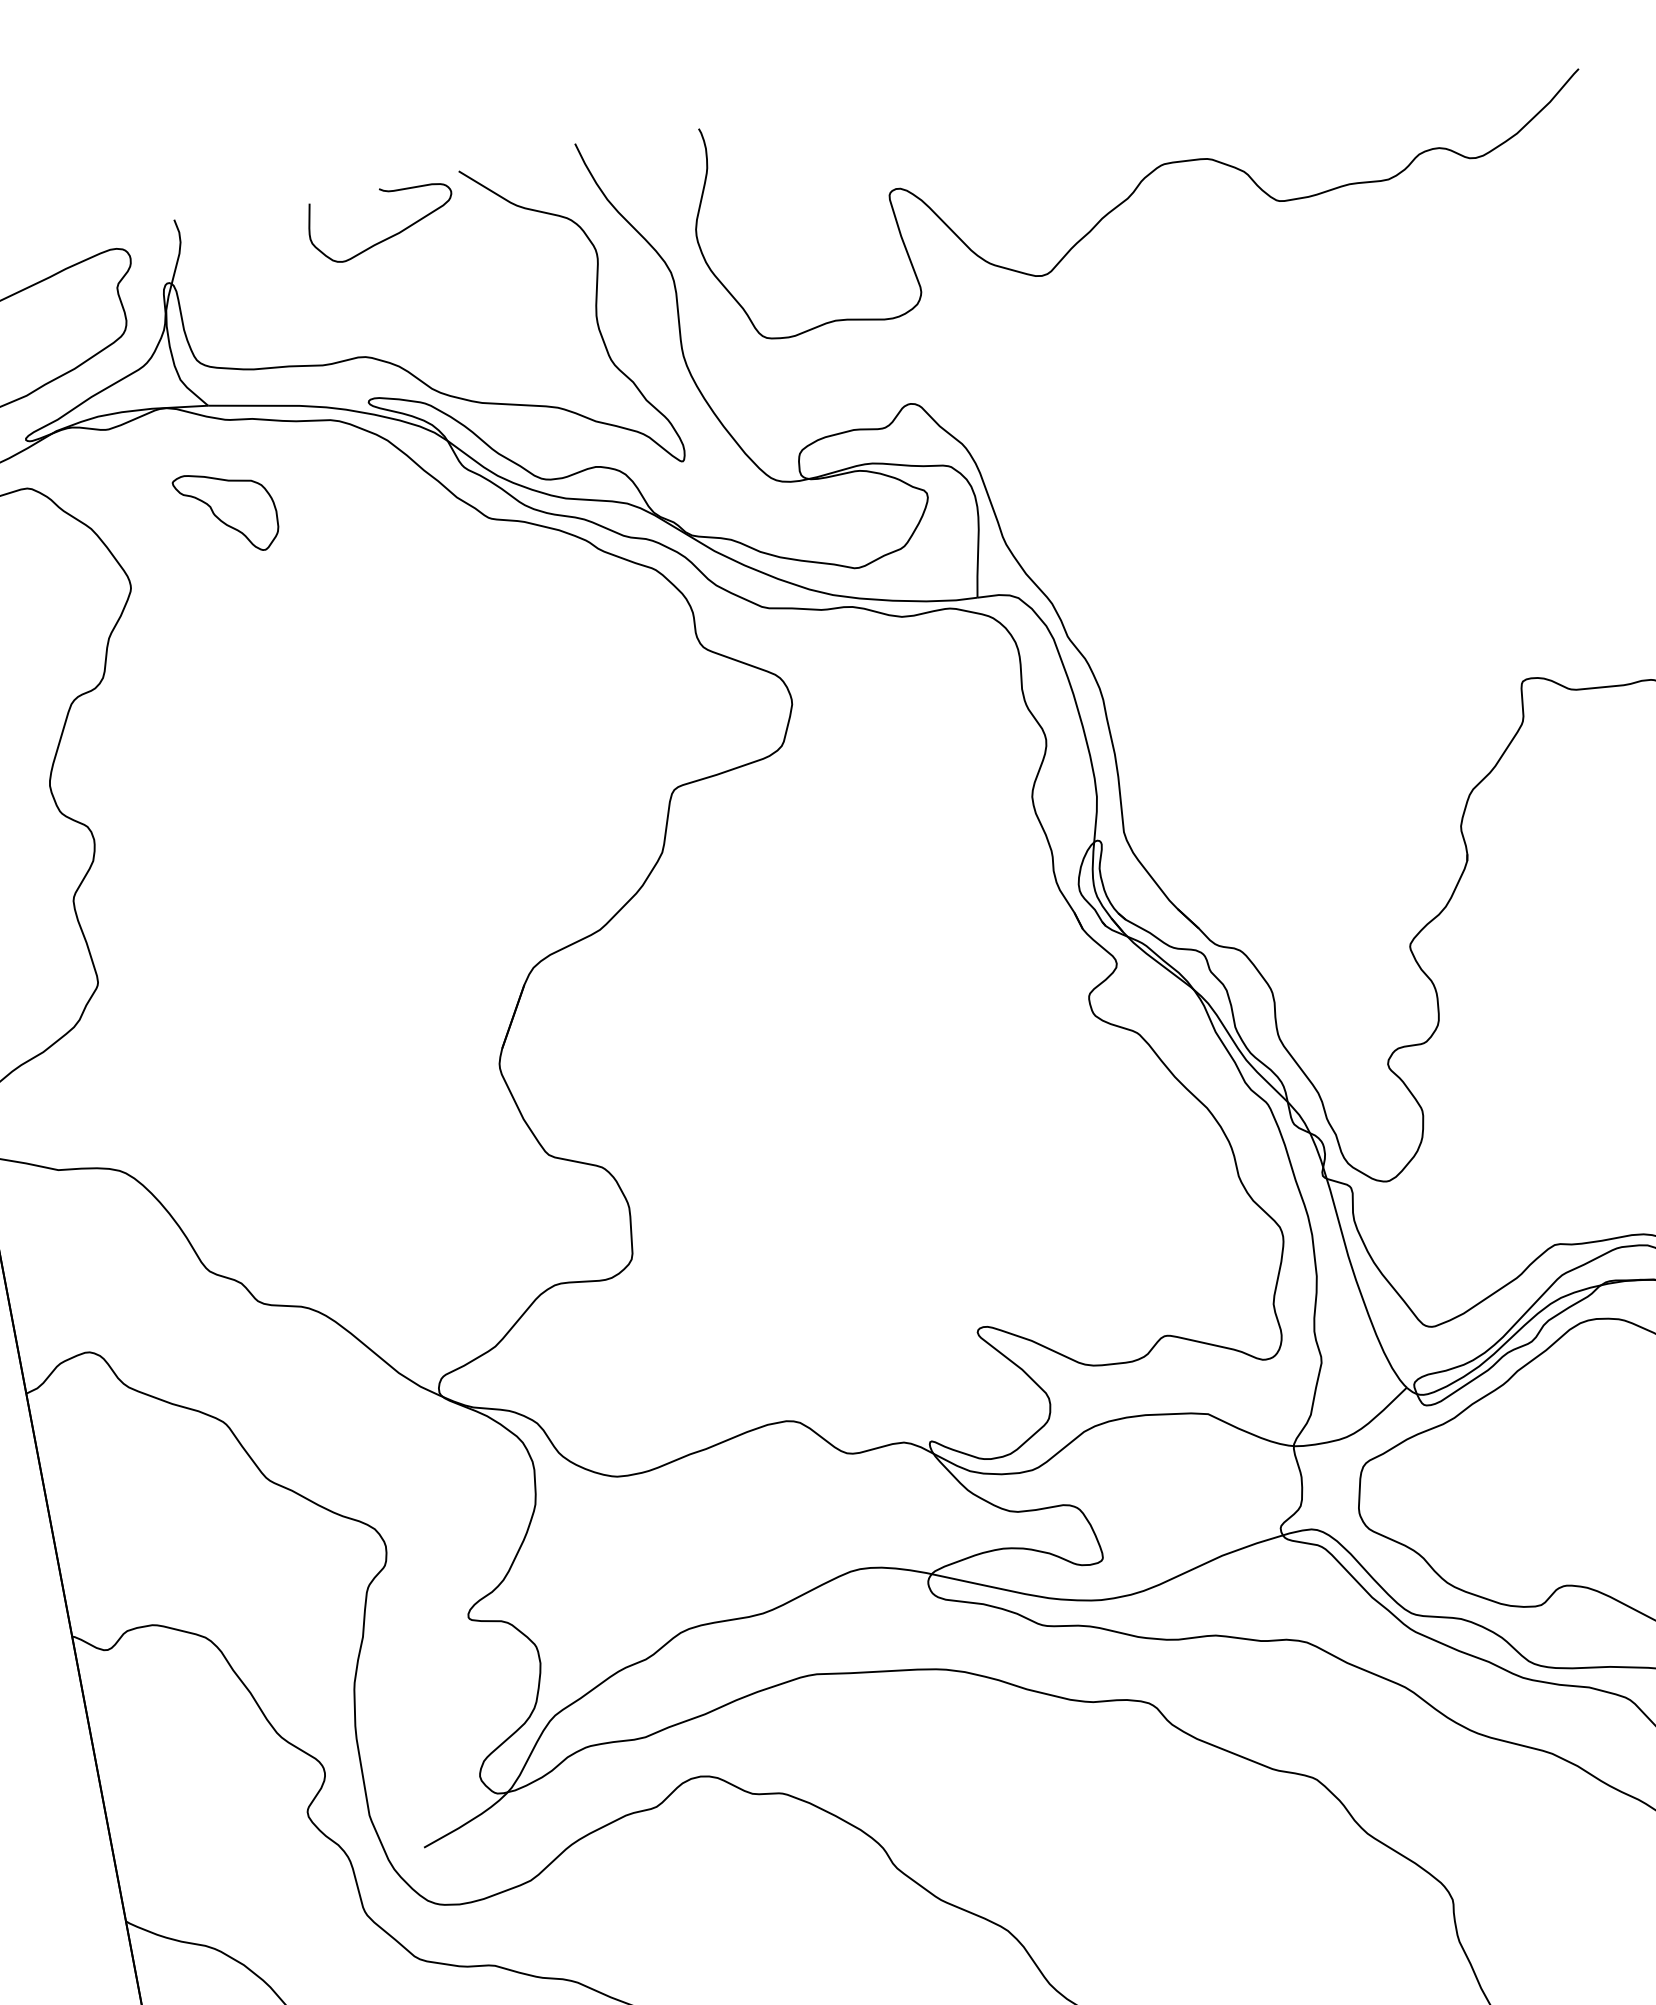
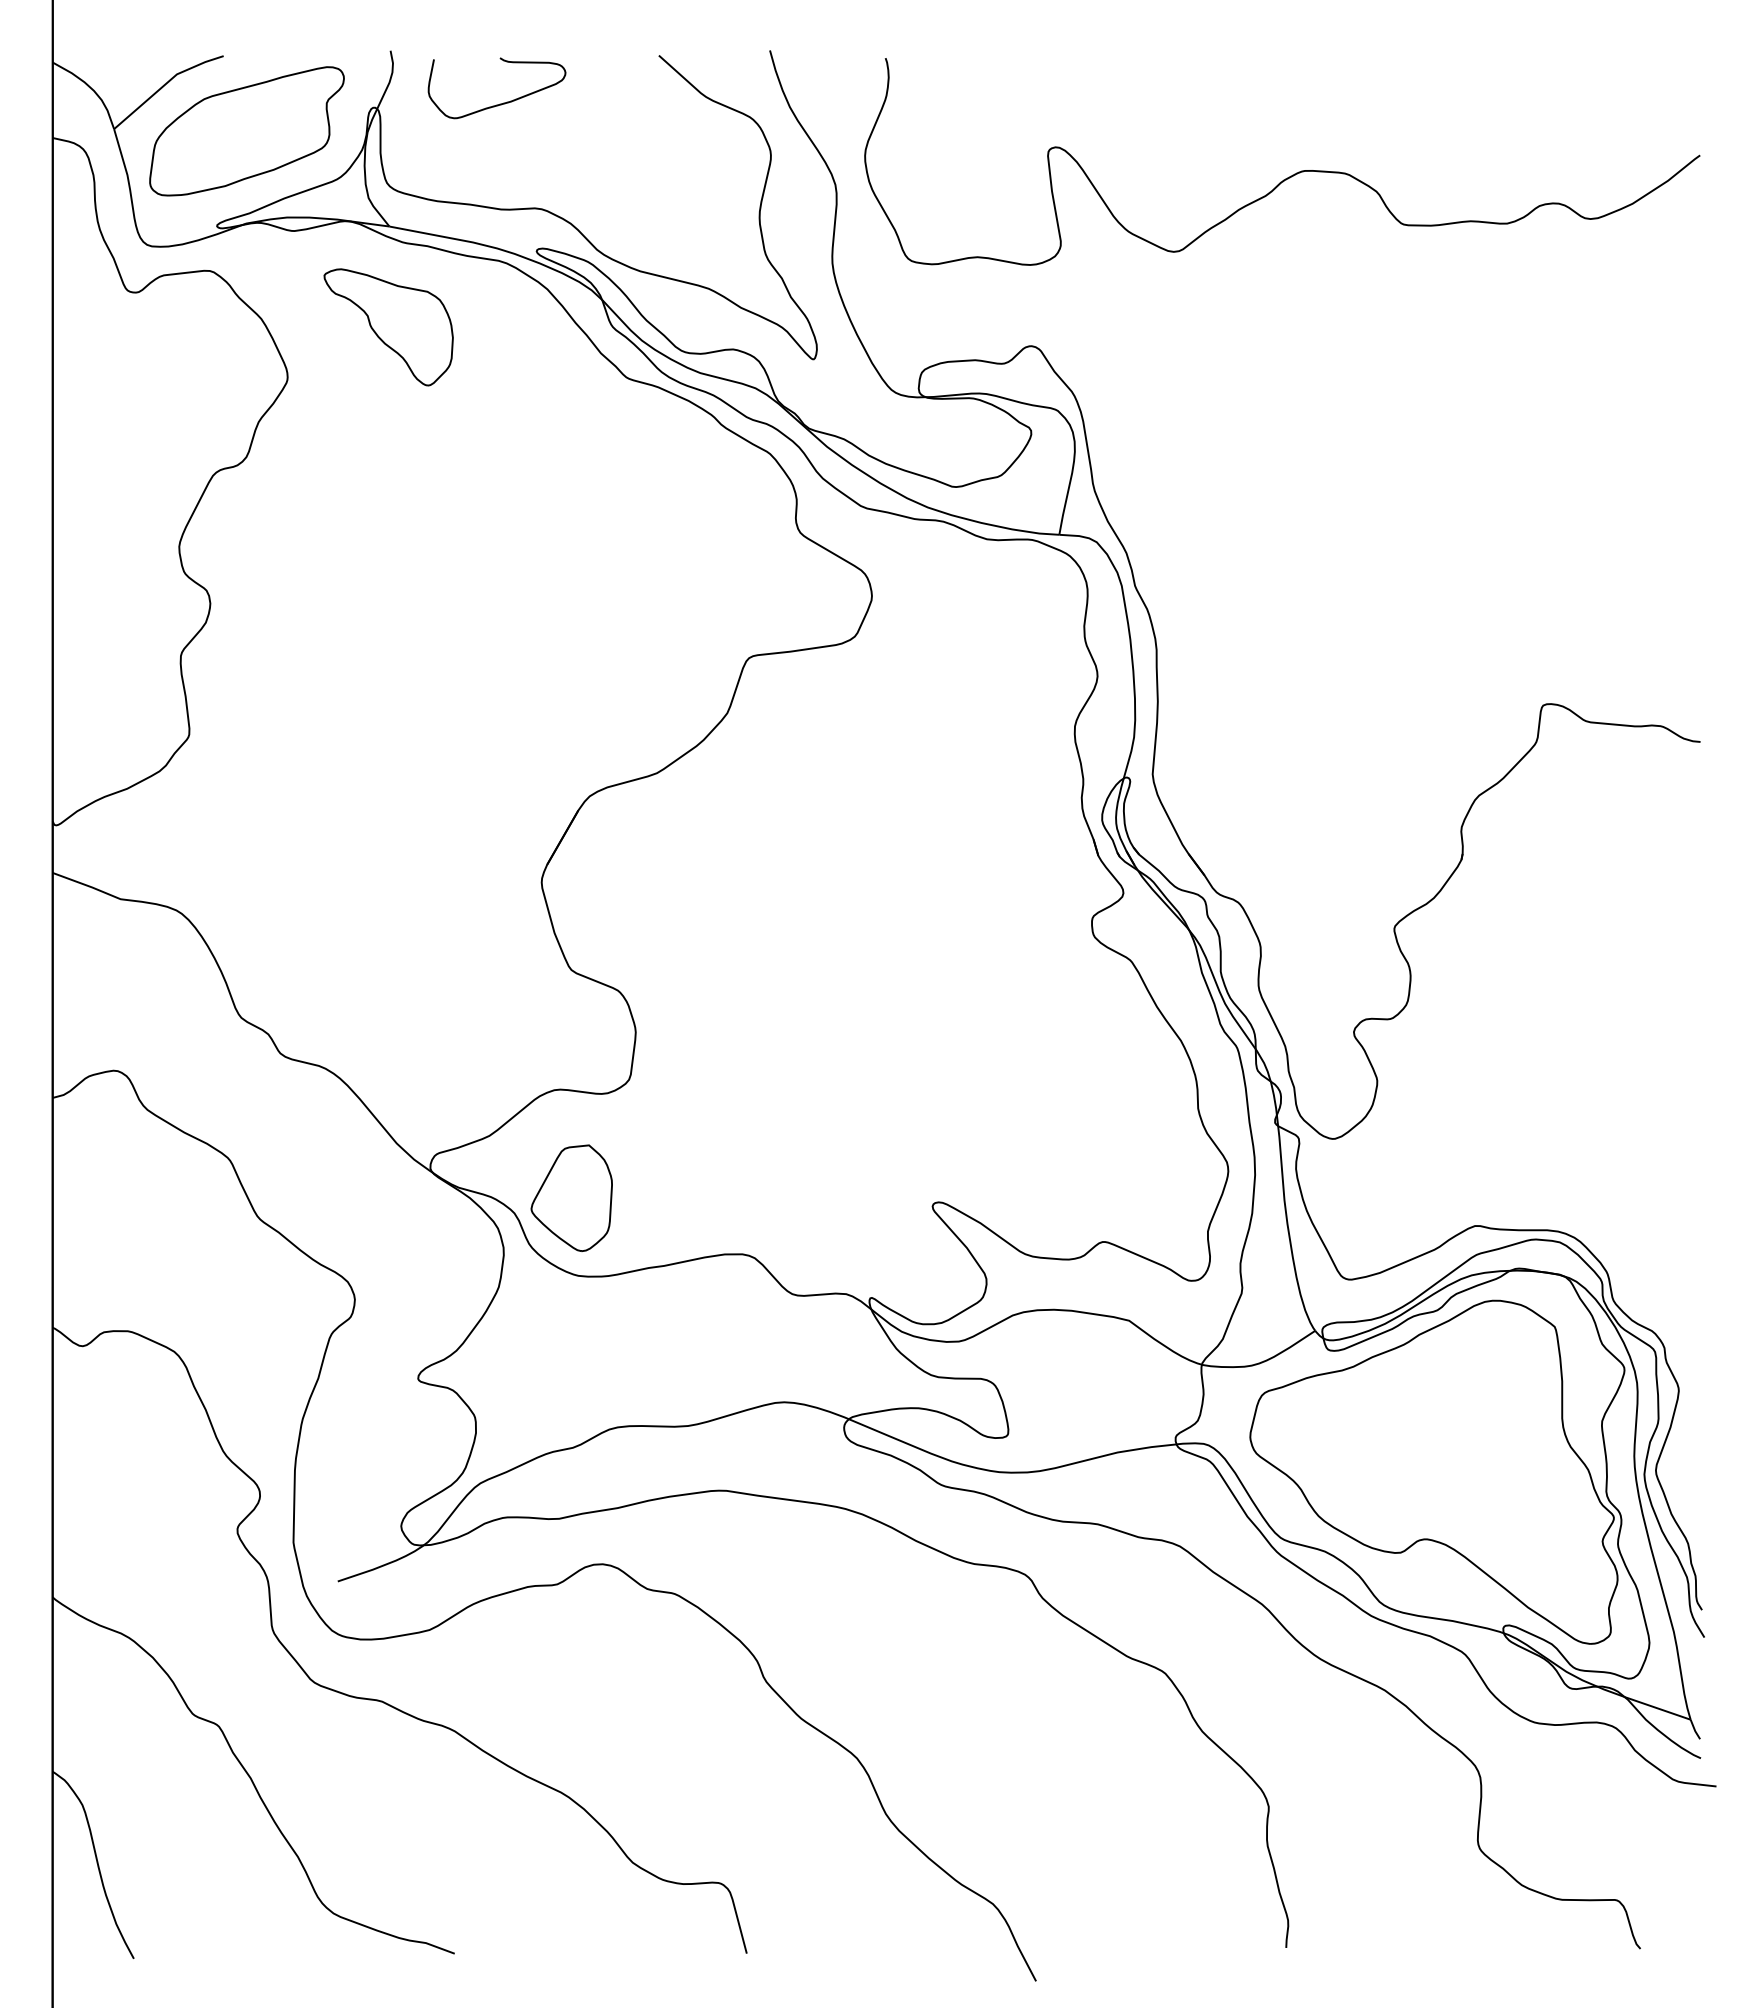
curve: (387, 237) -> (499, 103), moved
part: (227, 512) -> (388, 327), size x1.43
part: (594, 1395) -> (571, 1197), added

